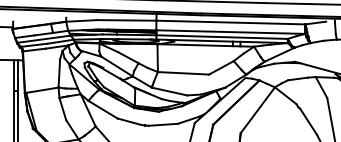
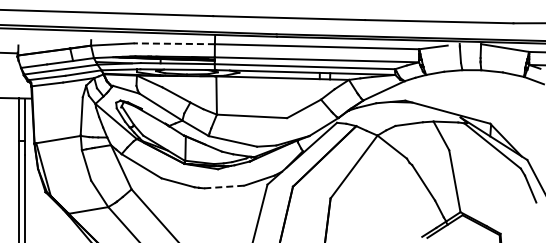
line: (126, 20) -> (174, 43), solid -> dashed
line: (163, 124) -> (224, 186), solid -> dashed

